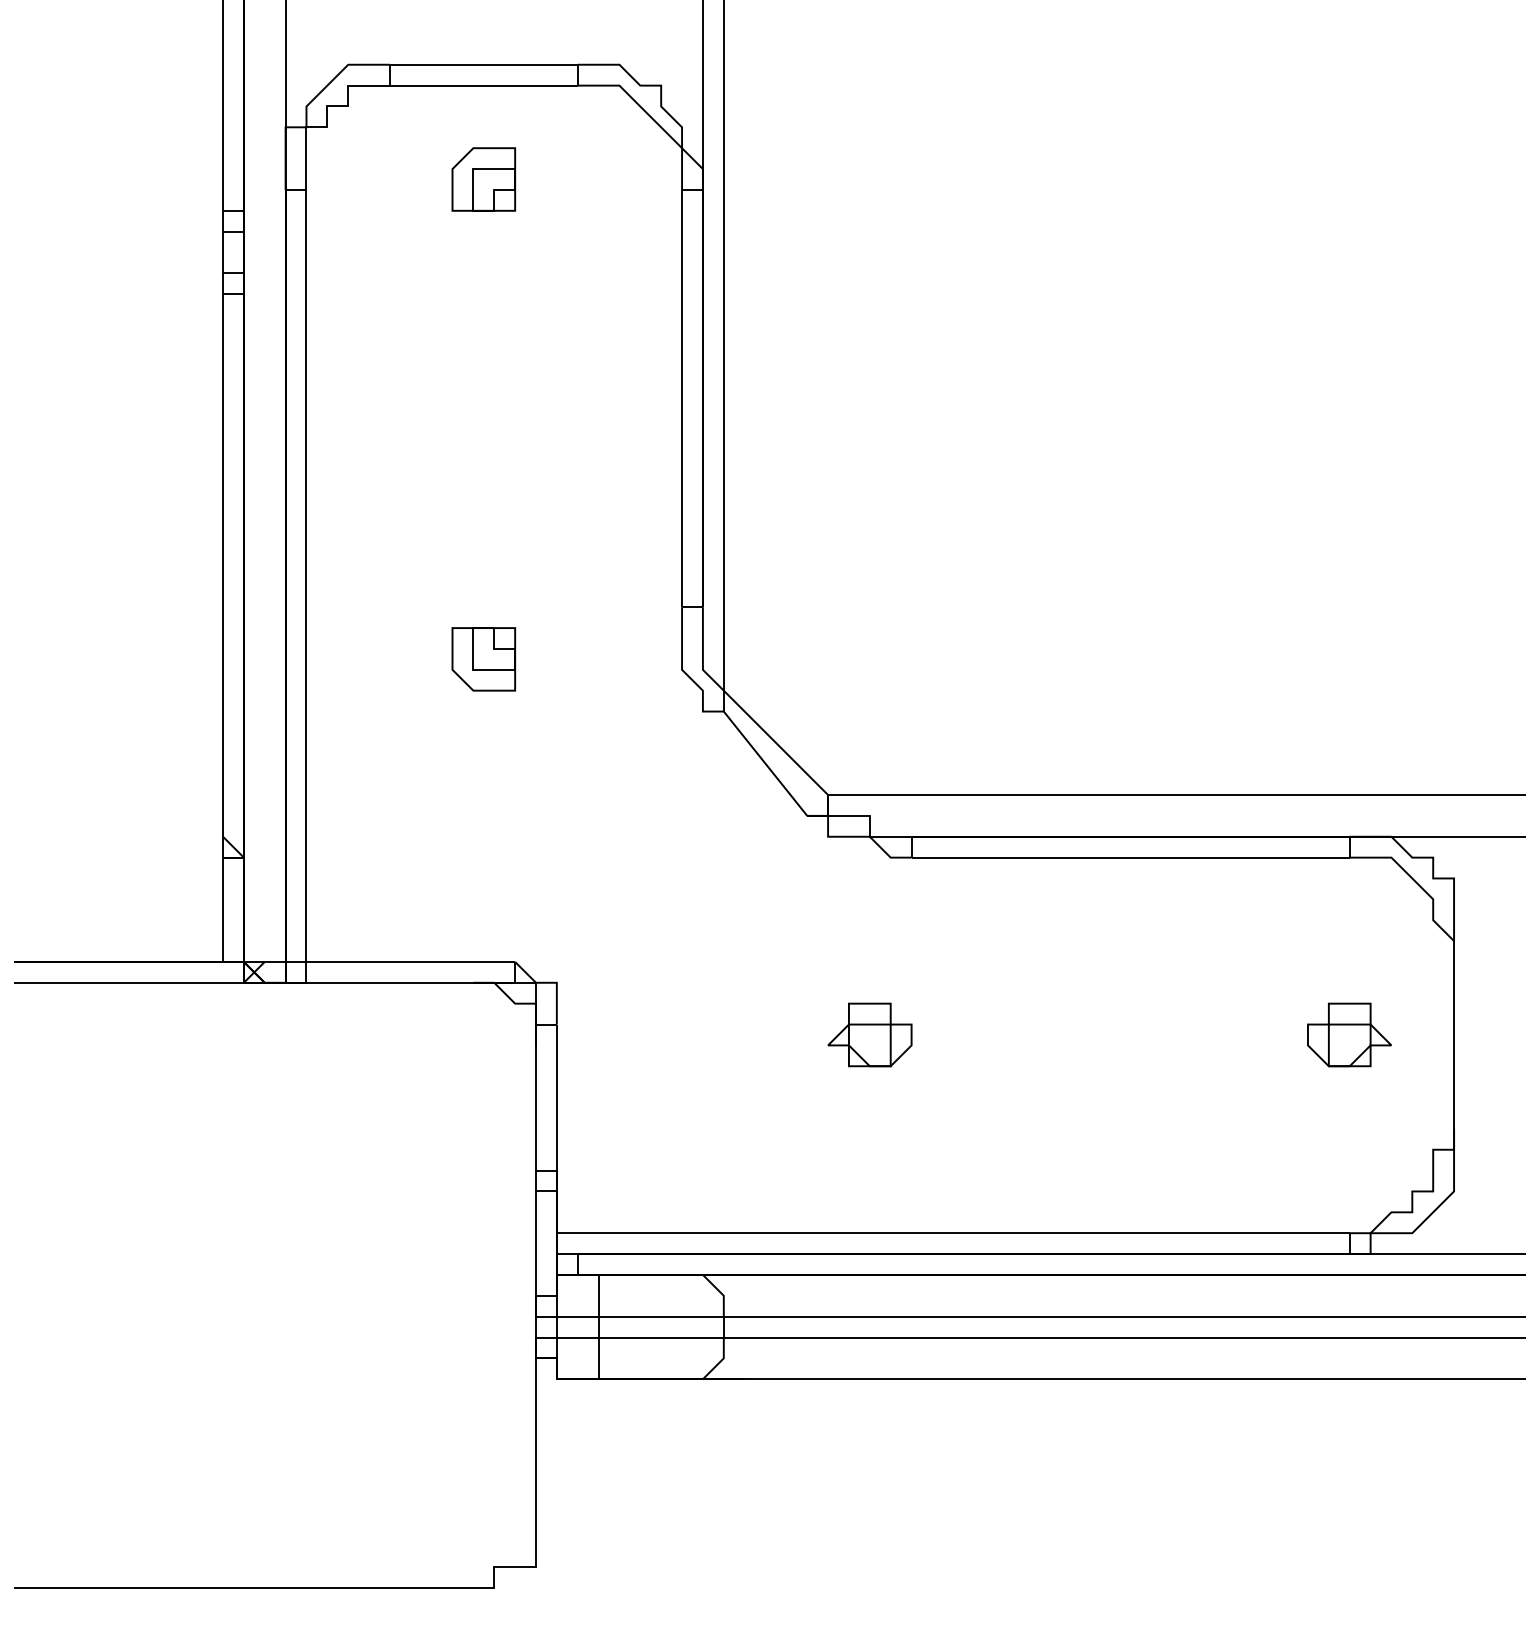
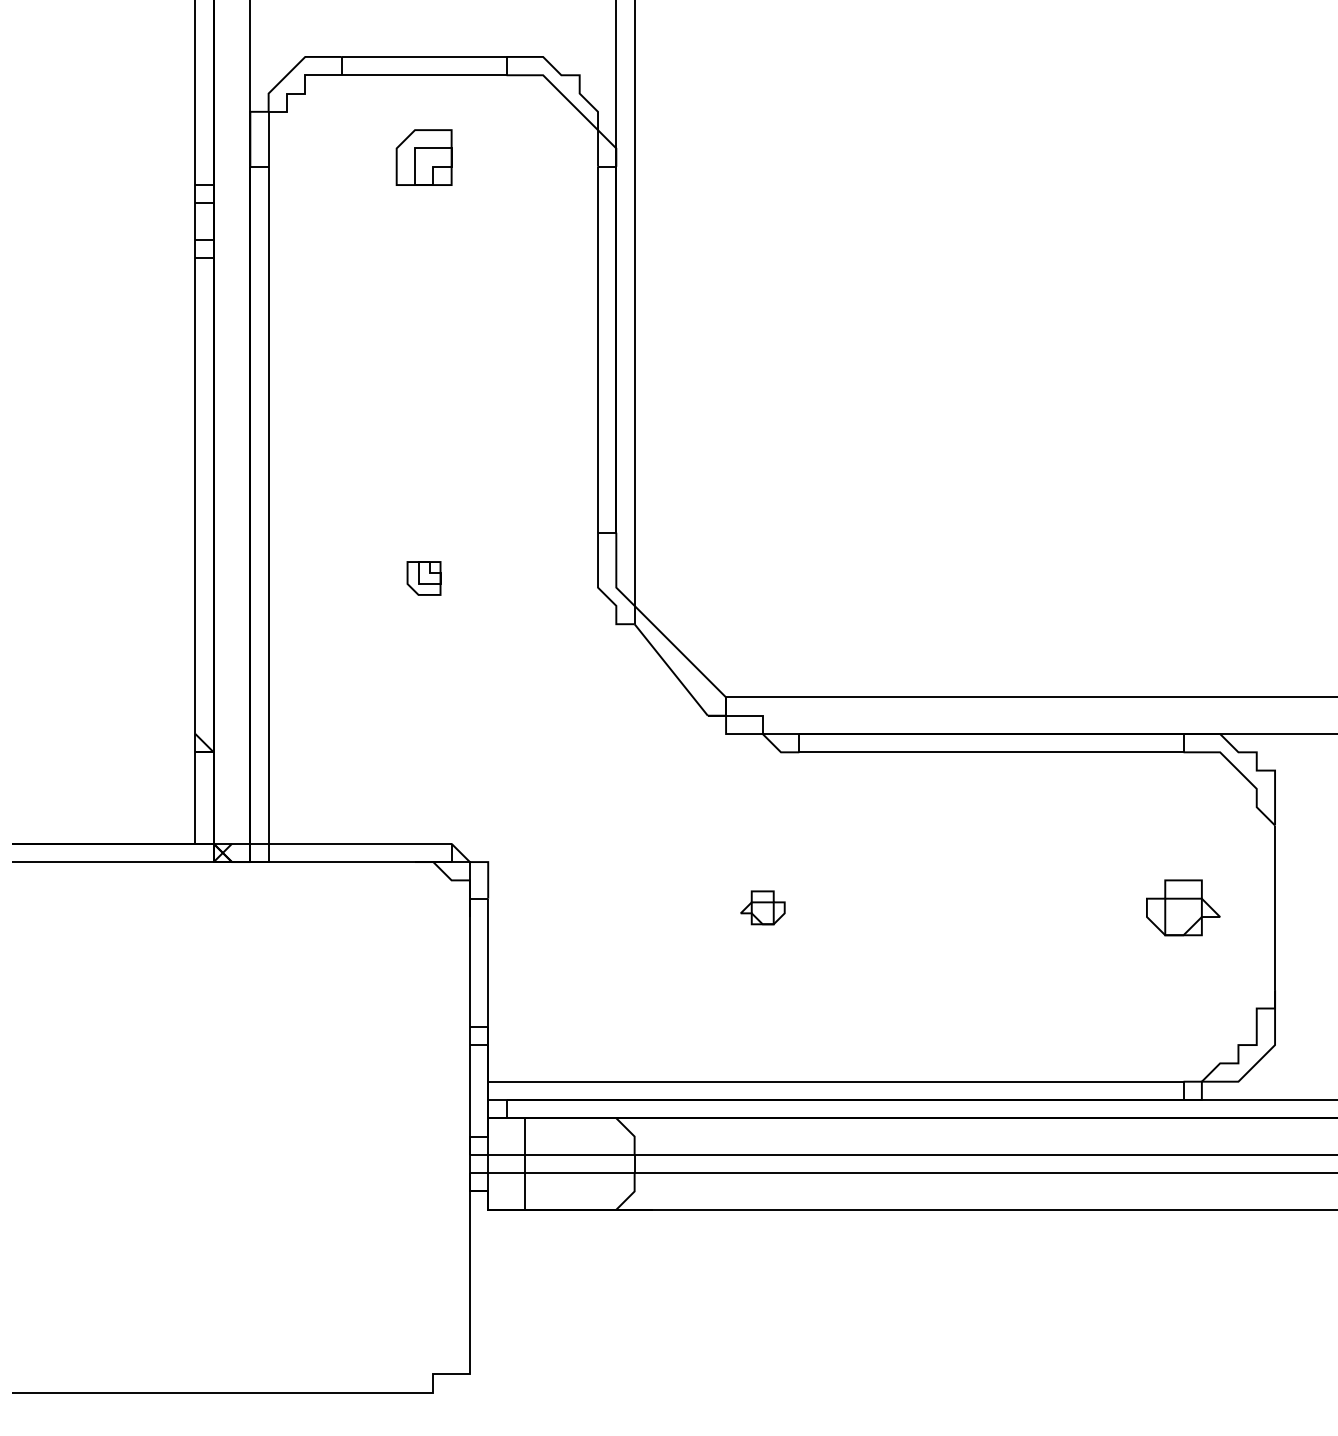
part: (483, 659) -> (423, 578), size x0.6
part: (869, 1034) -> (762, 907), size x0.6

